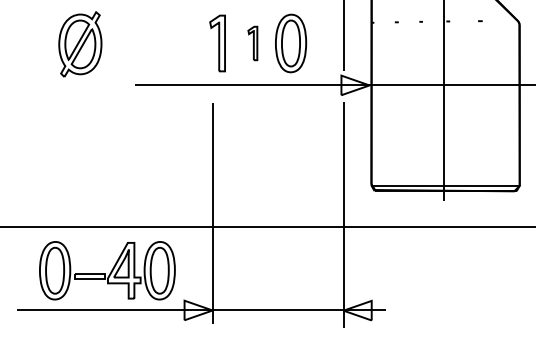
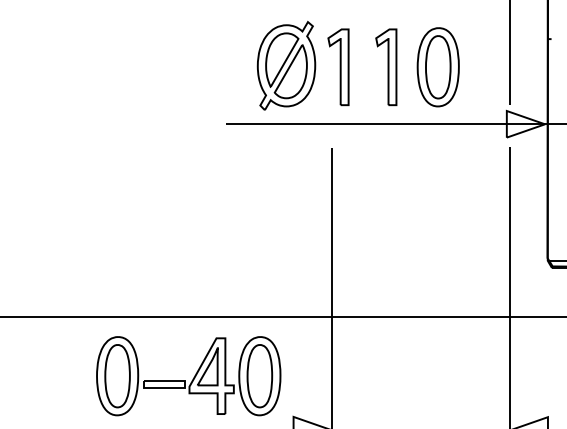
part: (252, 43) -> (385, 67), size x1.67
part: (80, 44) -> (286, 65), moved

